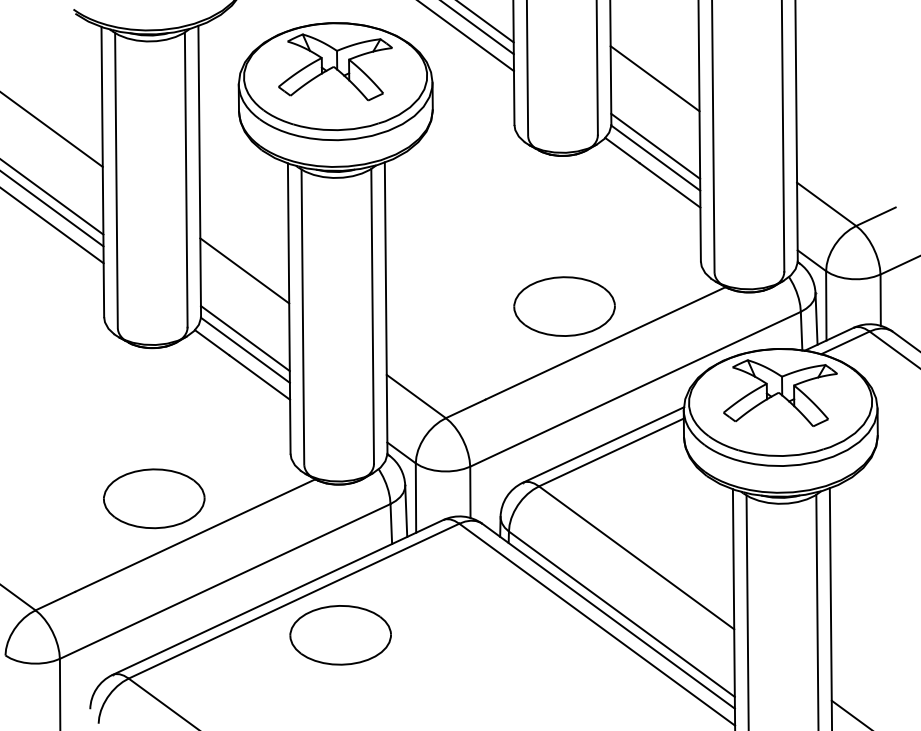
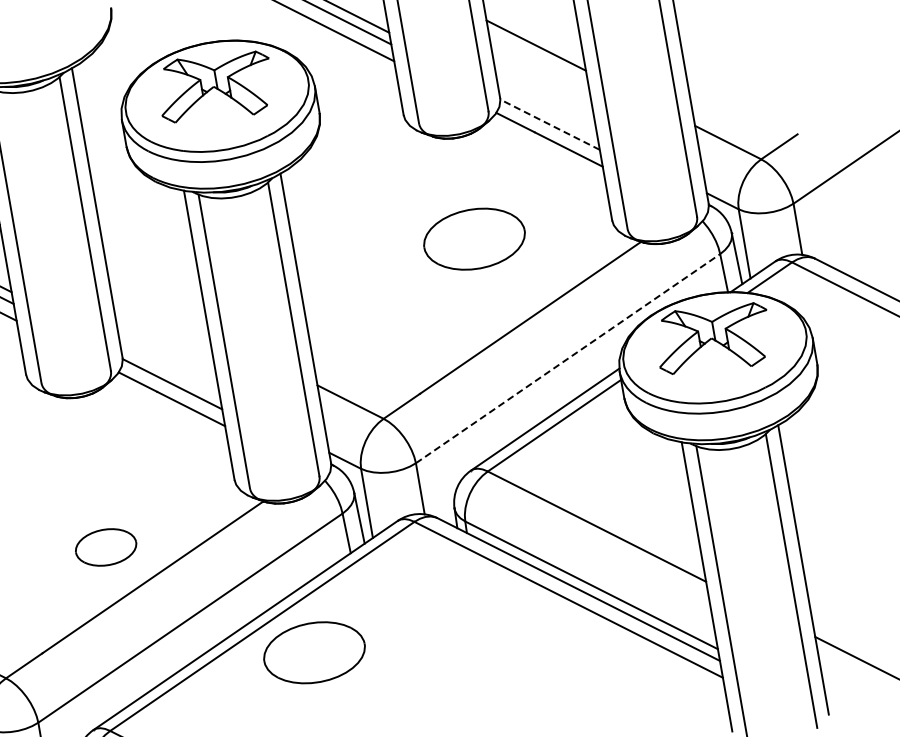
line: (655, 145) -> (547, 112), removed
line: (655, 157) -> (549, 124), solid -> dashed
line: (244, 270) -> (158, 304), removed
part: (564, 306) -> (474, 239), moved
line: (244, 338) -> (169, 372), removed
line: (635, 389) -> (568, 358), solid -> dashed
part: (154, 498) -> (106, 547), size x0.6

